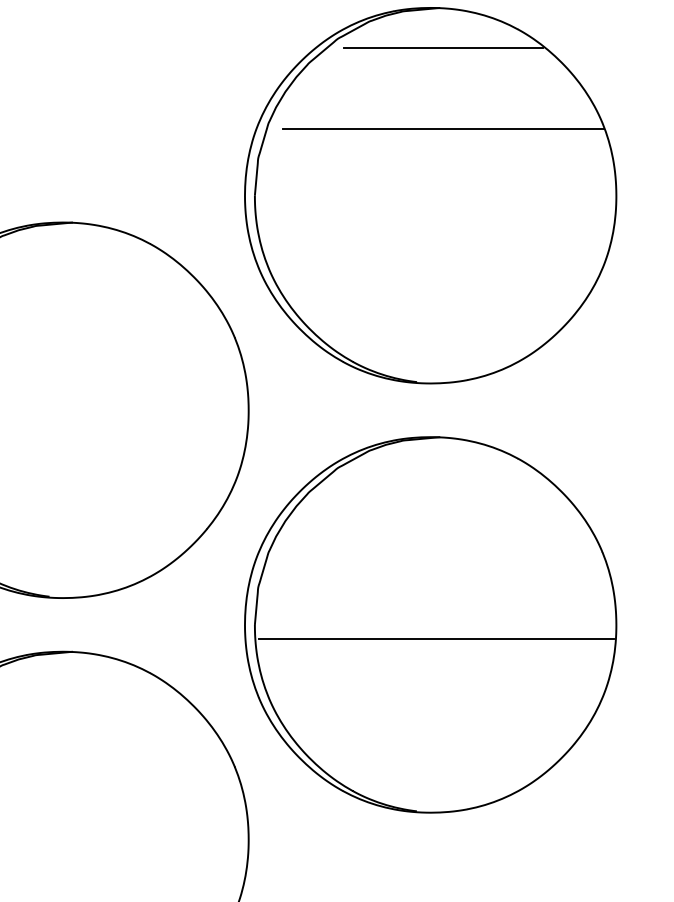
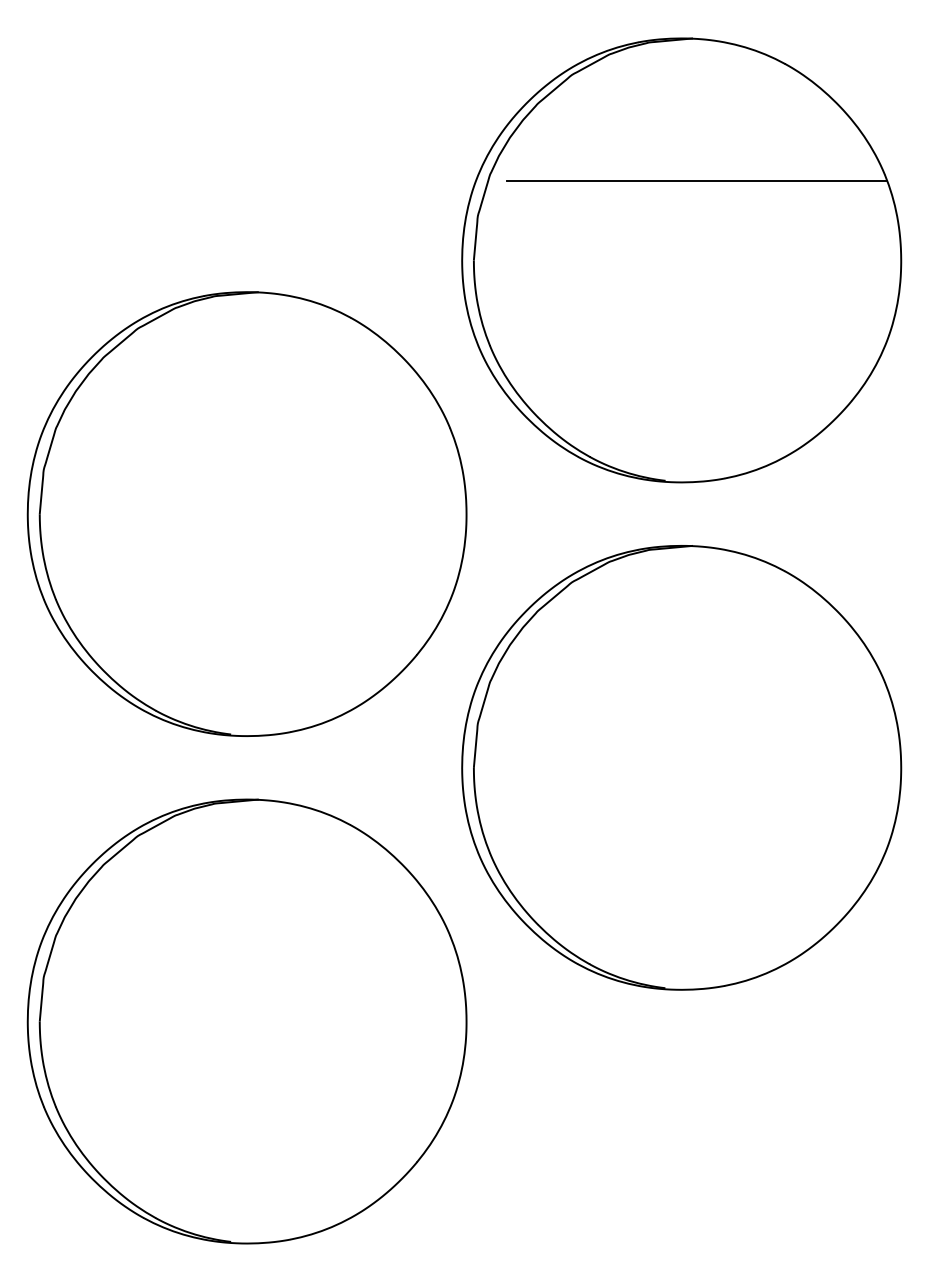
line: (443, 48) -> (696, 86), removed
line: (436, 639) -> (688, 784), removed

